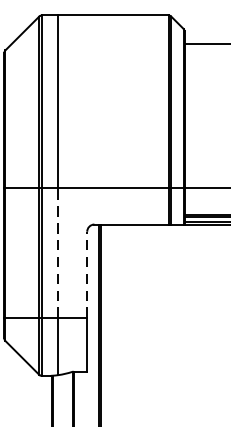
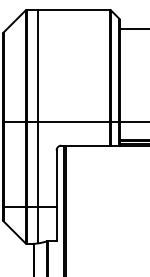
line: (57, 252) -> (37, 163), dashed -> solid
line: (87, 273) -> (56, 177), dashed -> solid

